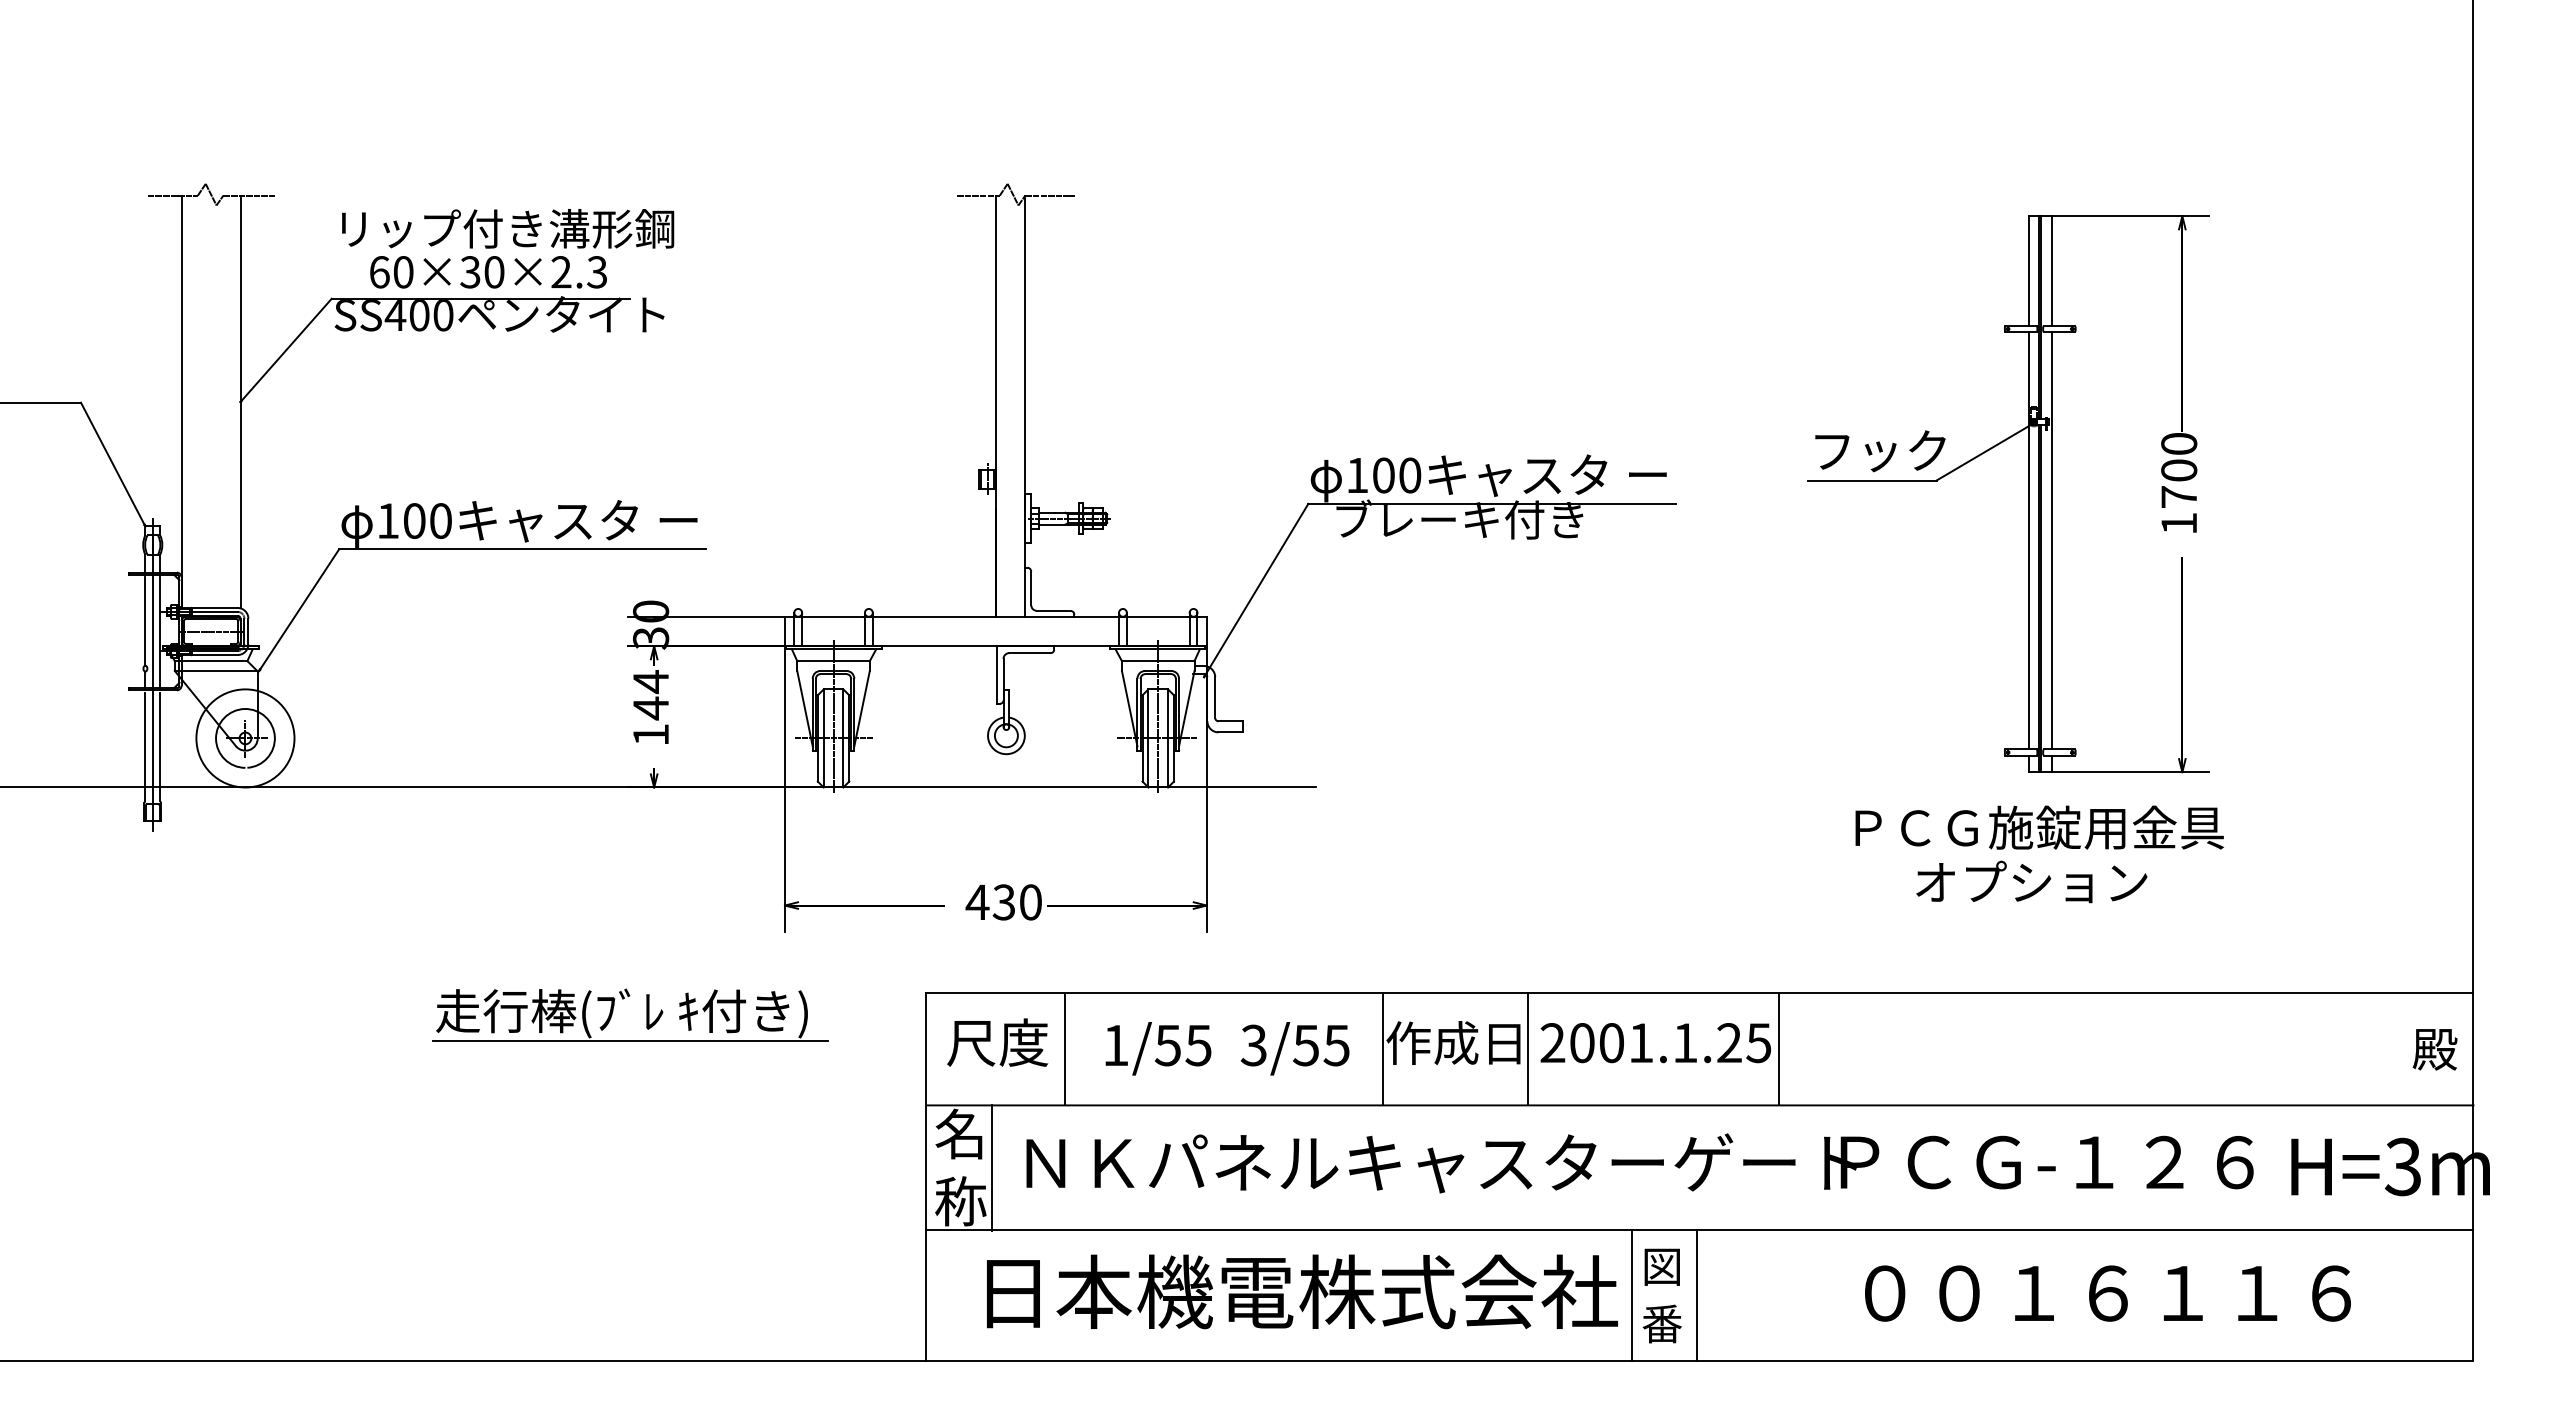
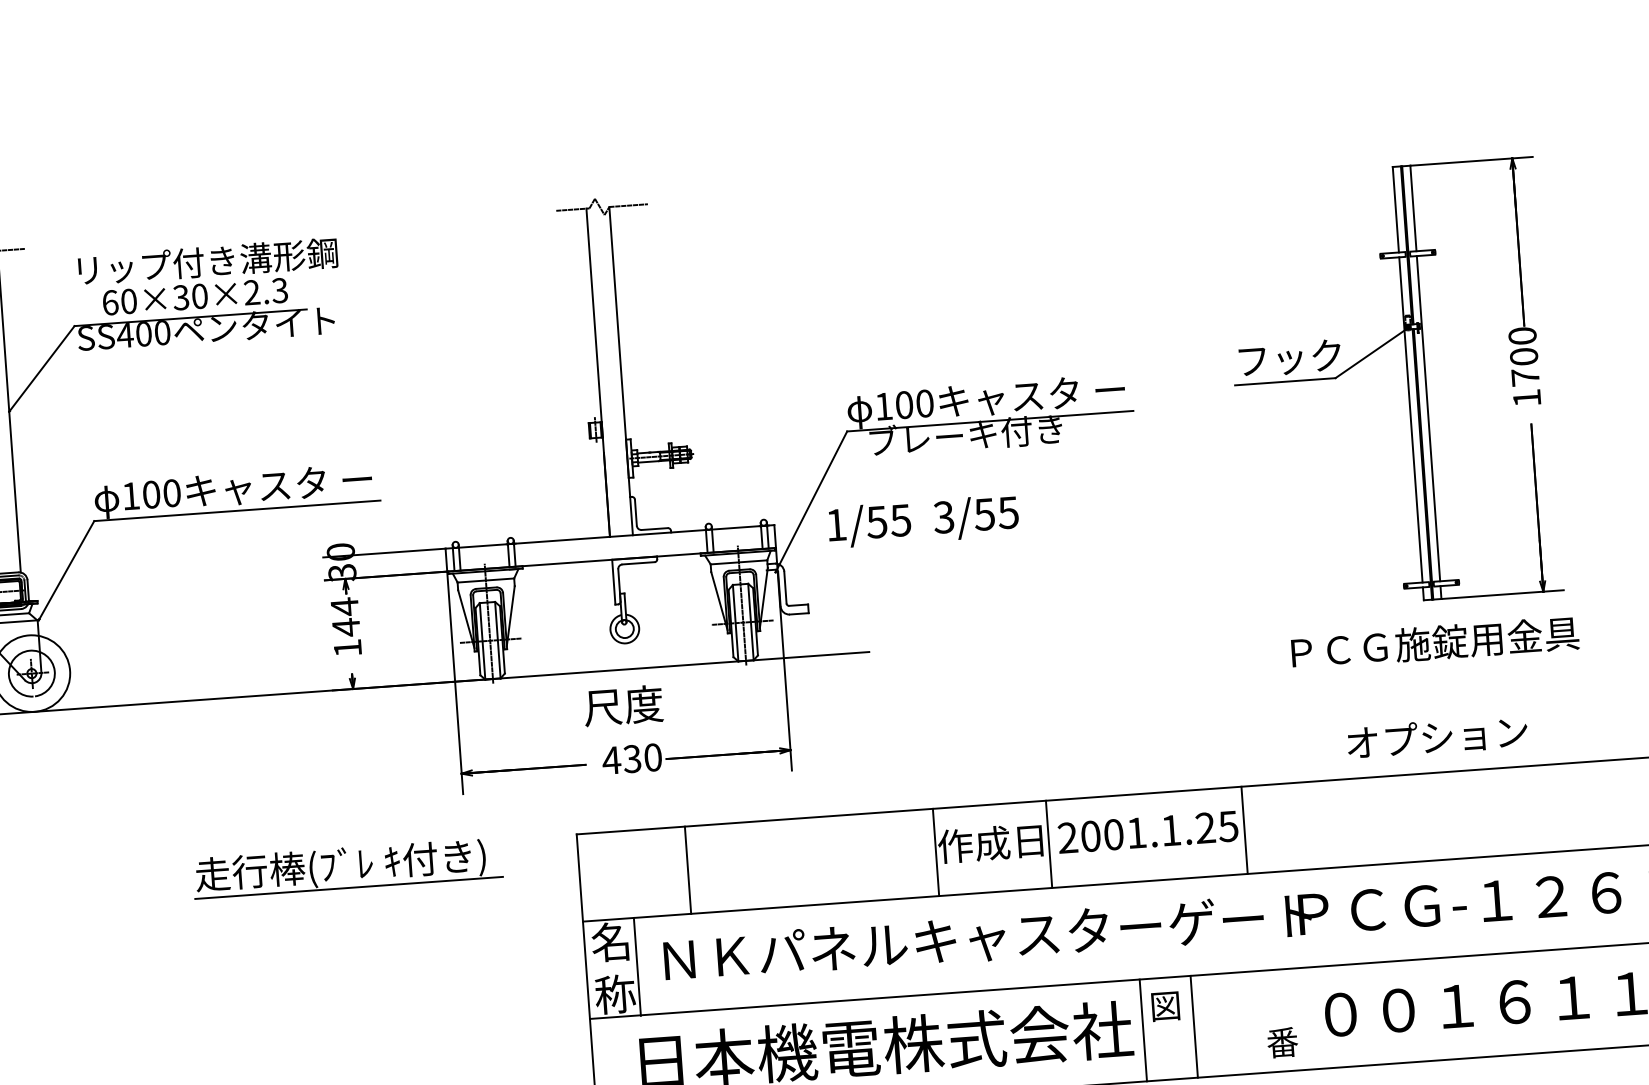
text: (2031, 881) -> (1437, 736), moved
text: (997, 1042) -> (623, 705), moved
text: (1227, 1048) -> (923, 521), moved
text: (1661, 1323) -> (1282, 1042), moved

